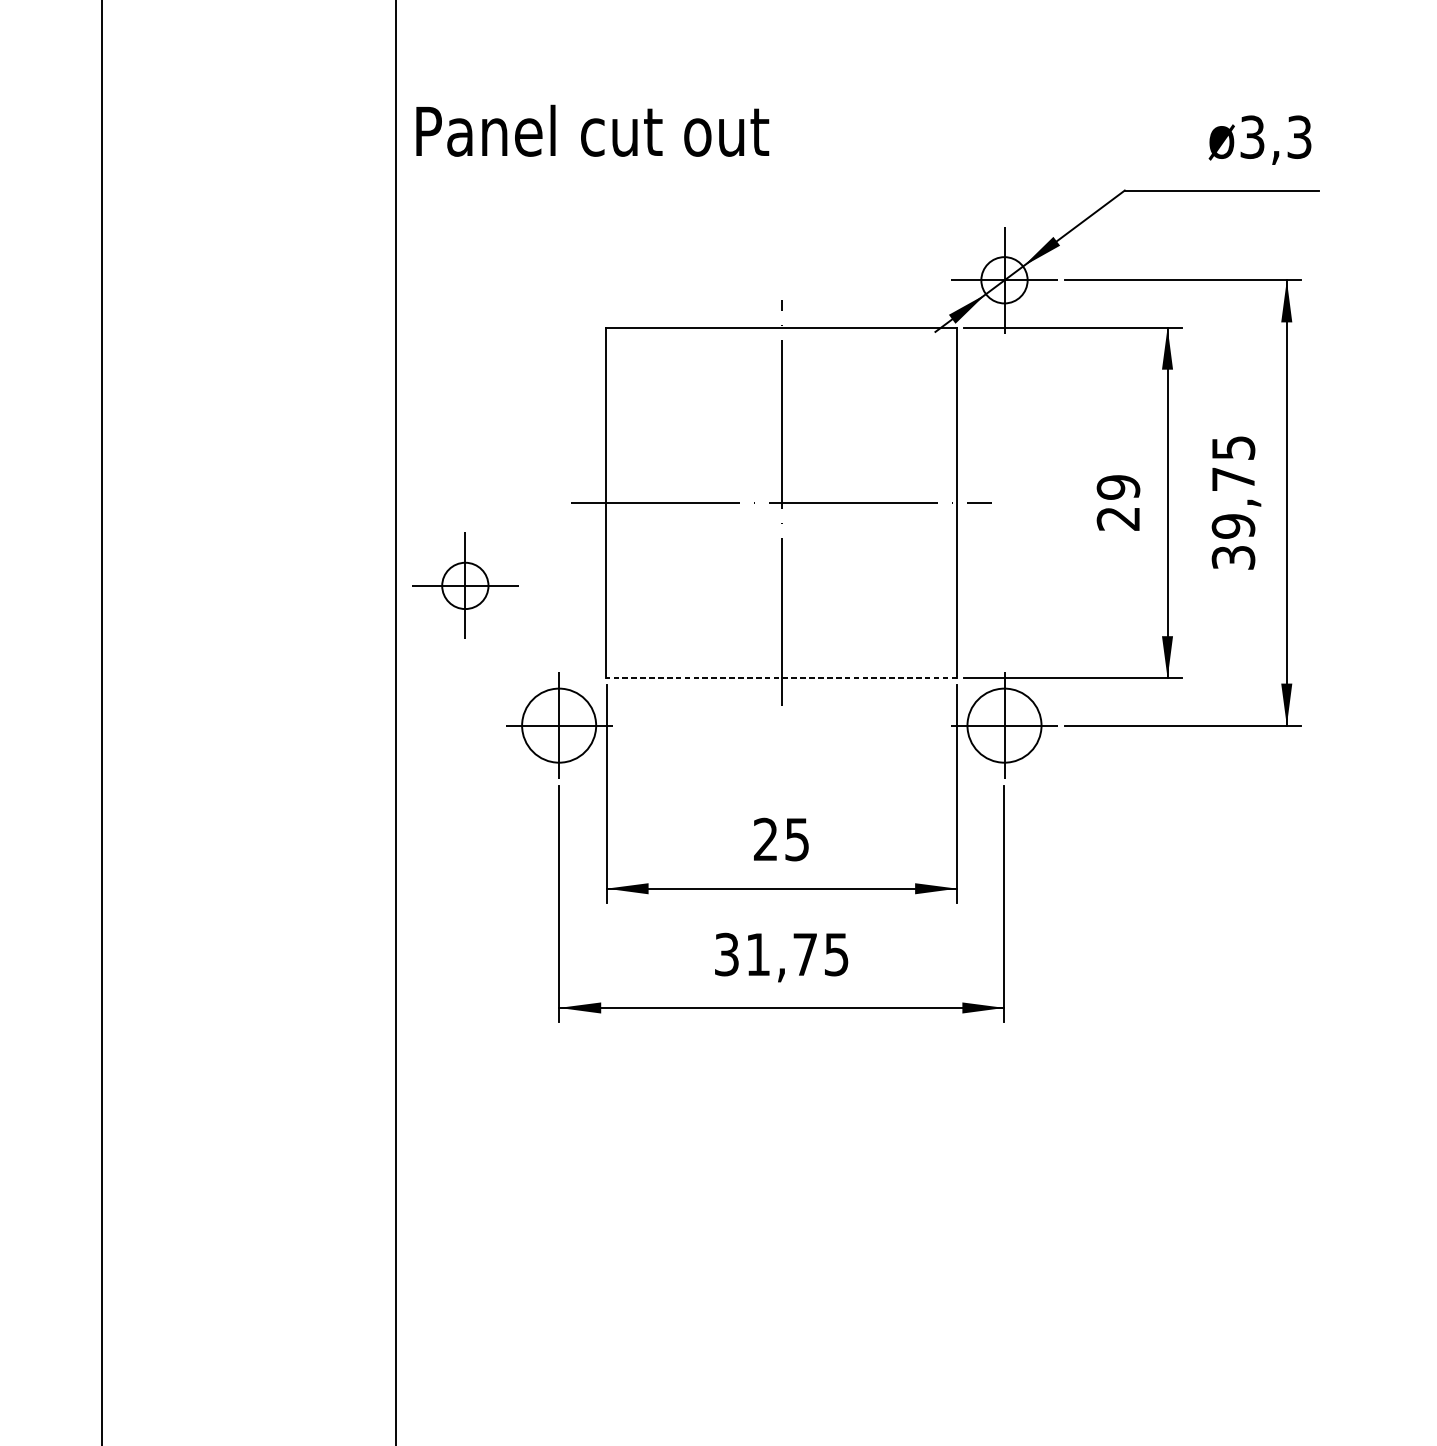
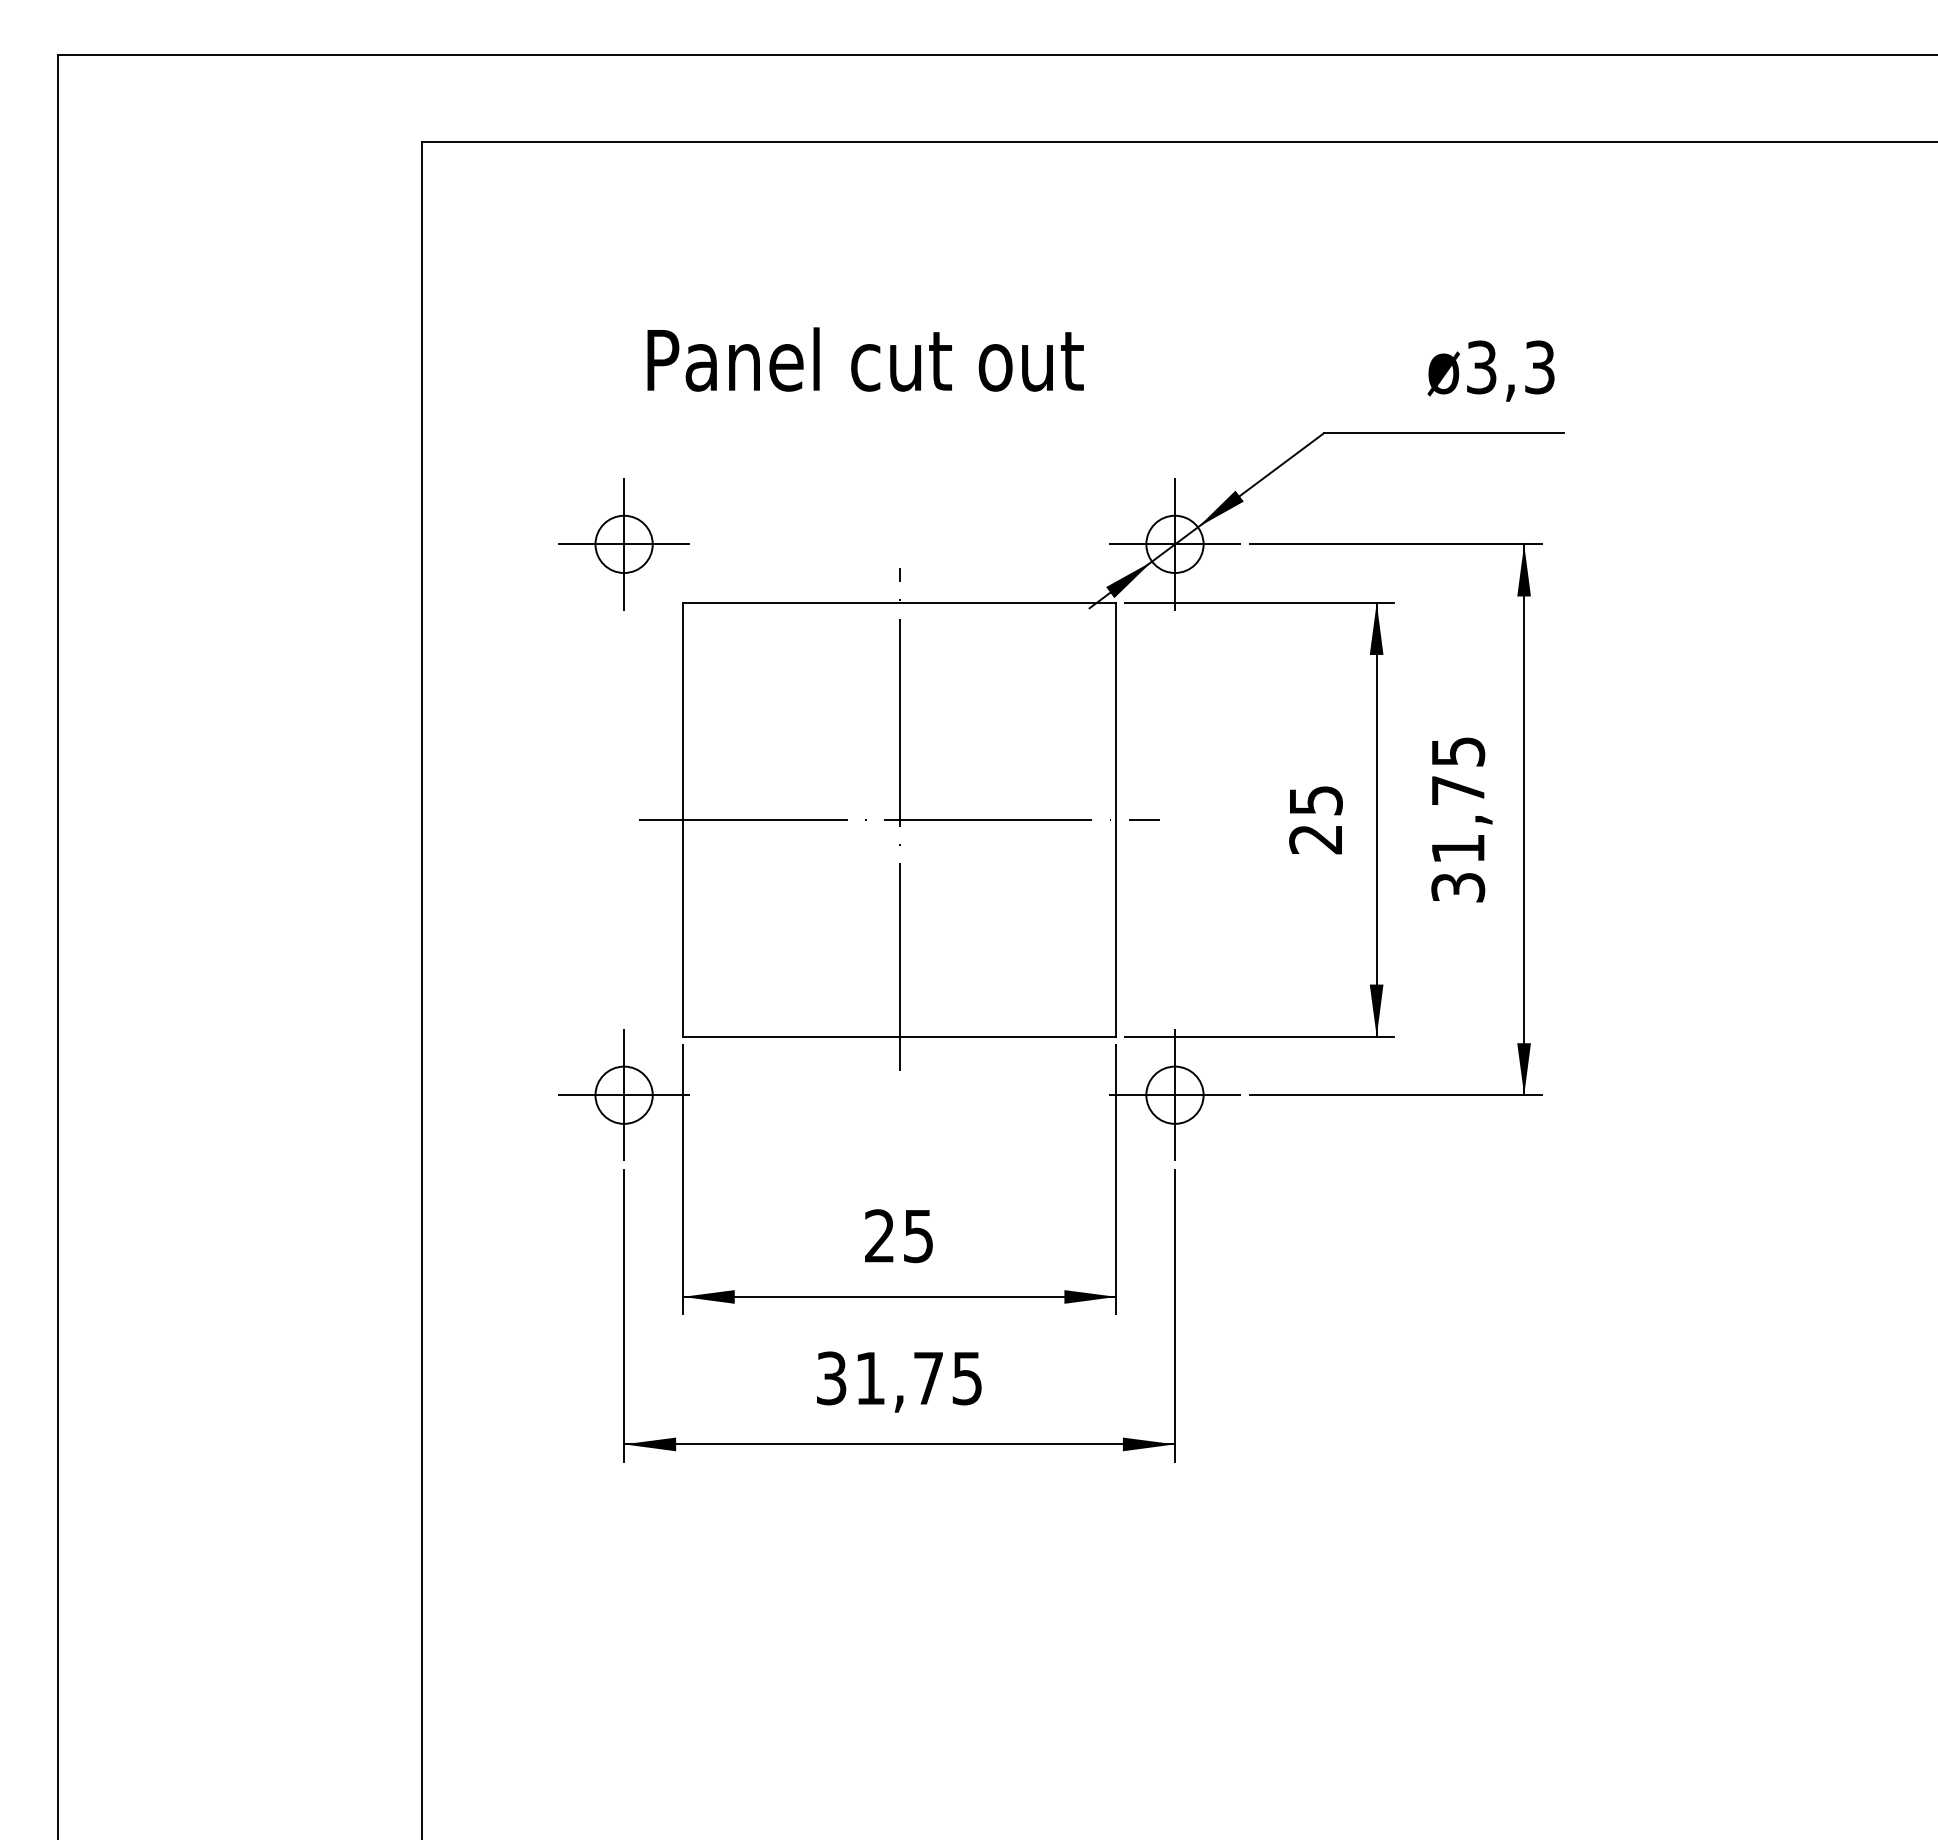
text: (592, 130) -> (865, 359), moved
text: (1118, 487) -> (1315, 800), 29 -> 25
text: (1233, 526) -> (1458, 848), 39,75 -> 31,75
part: (464, 585) -> (623, 544), moved
line: (781, 678) -> (899, 1036), dashed -> solid
circle: (558, 725) -> (623, 1094), size x0.62
circle: (1004, 725) -> (1174, 1094), size x0.62

